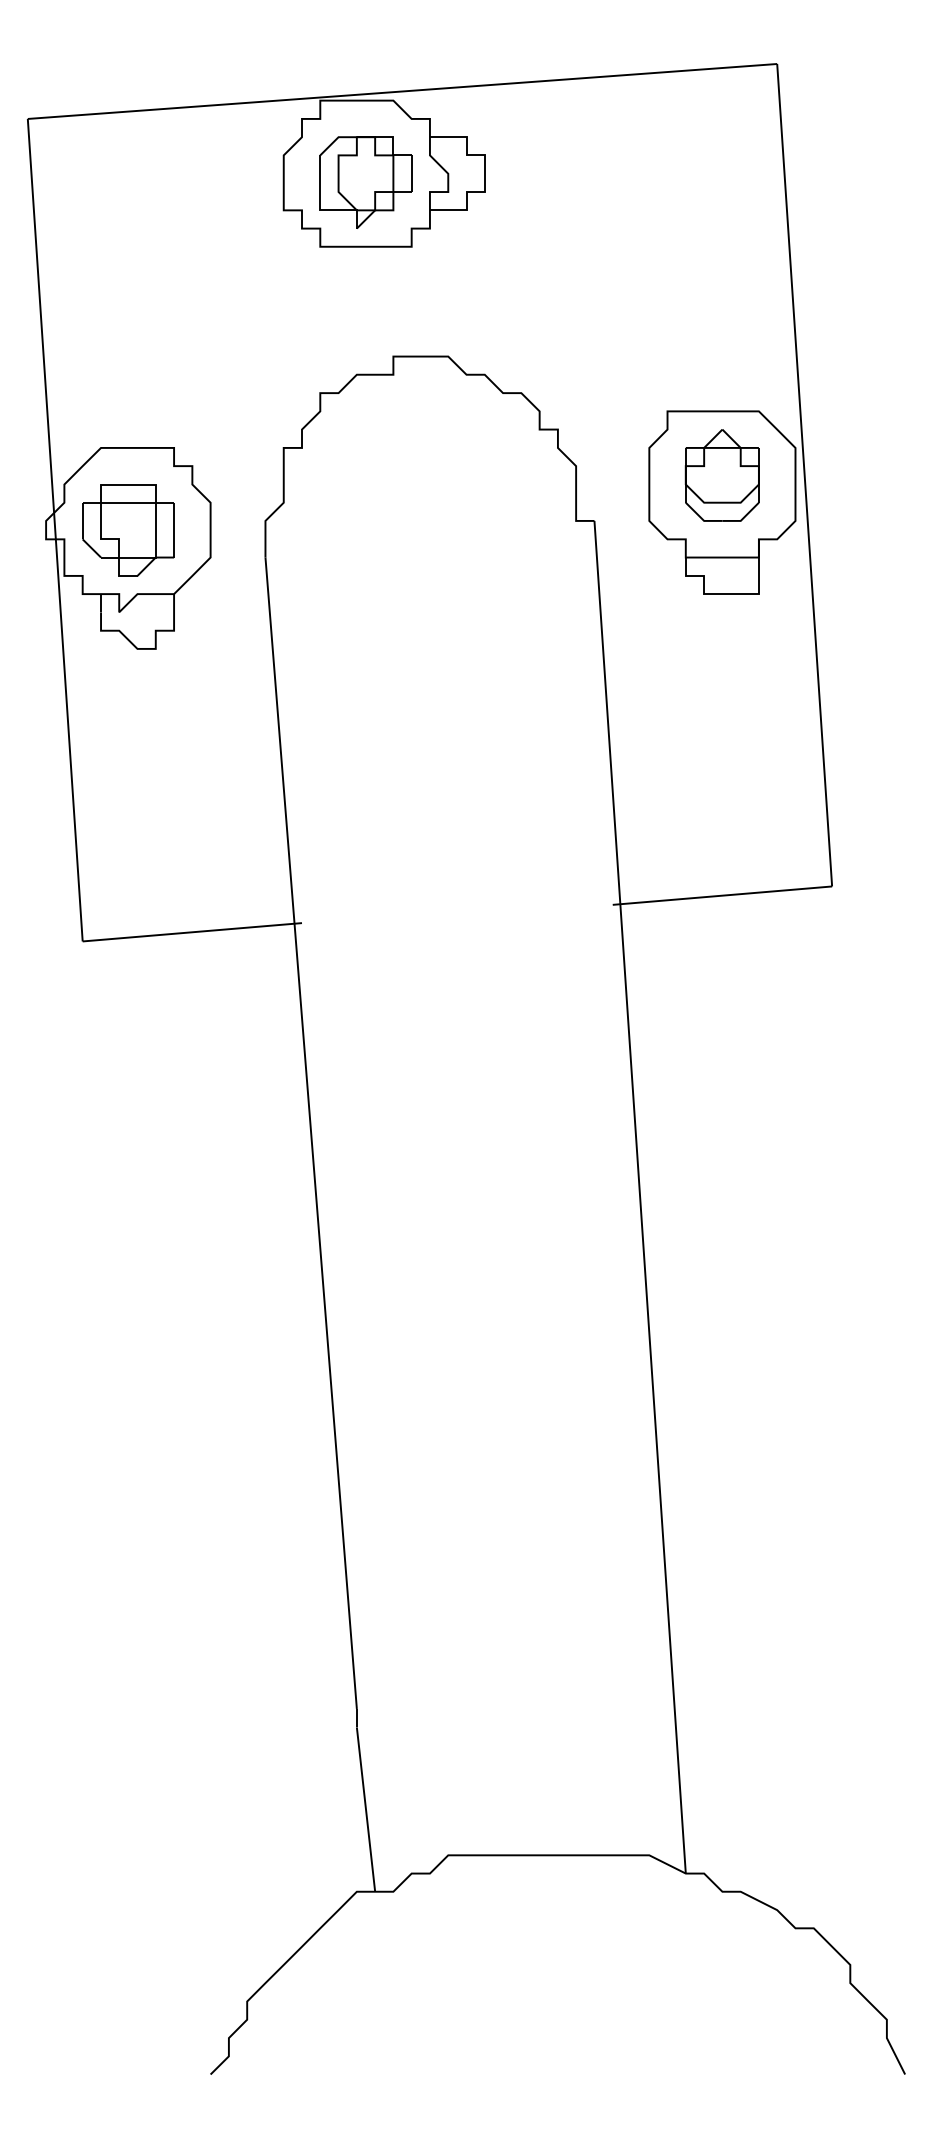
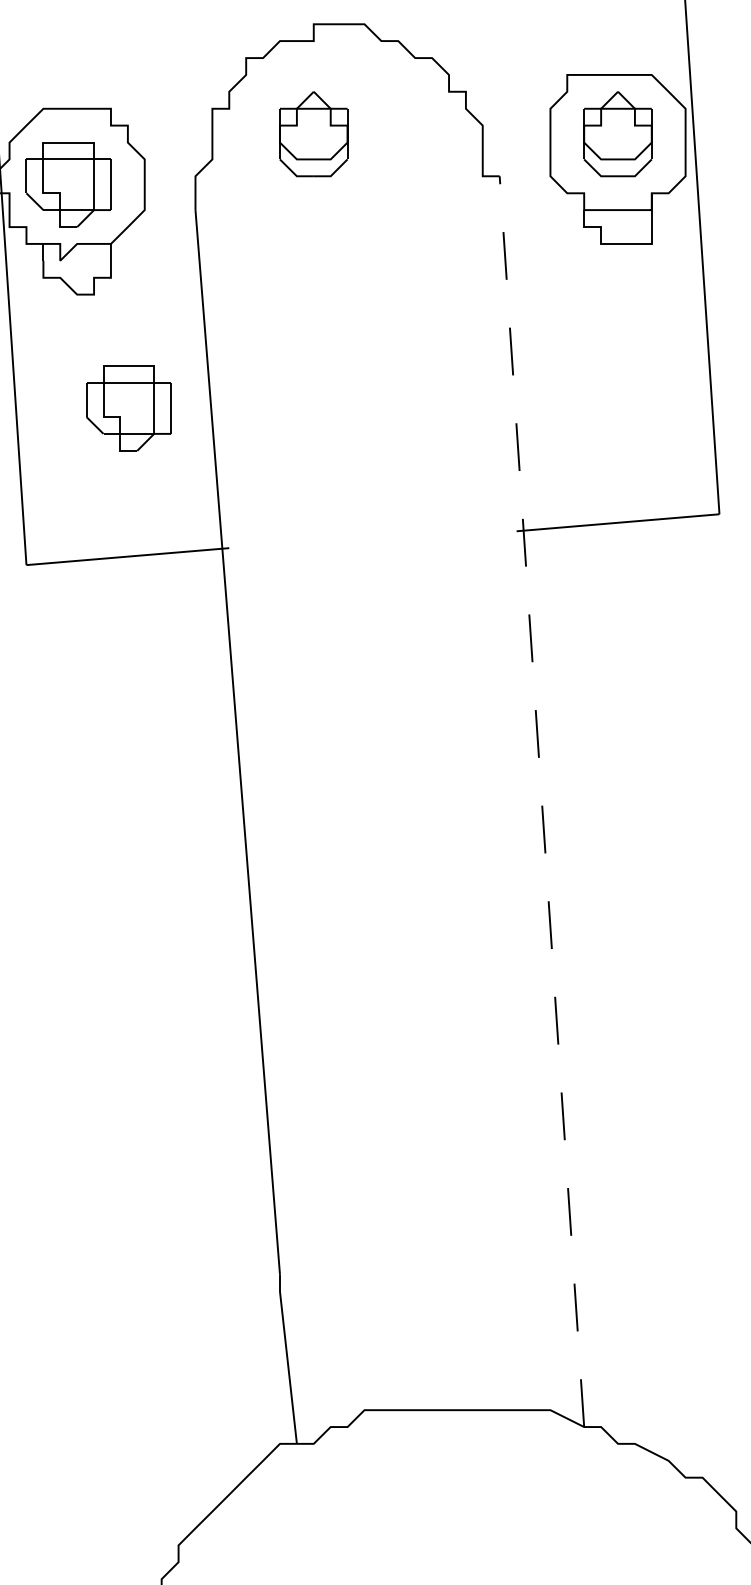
part: (392, 475) -> (312, 134), added
part: (193, 772) -> (128, 408), added
line: (640, 1197) -> (542, 801), solid -> dashed

